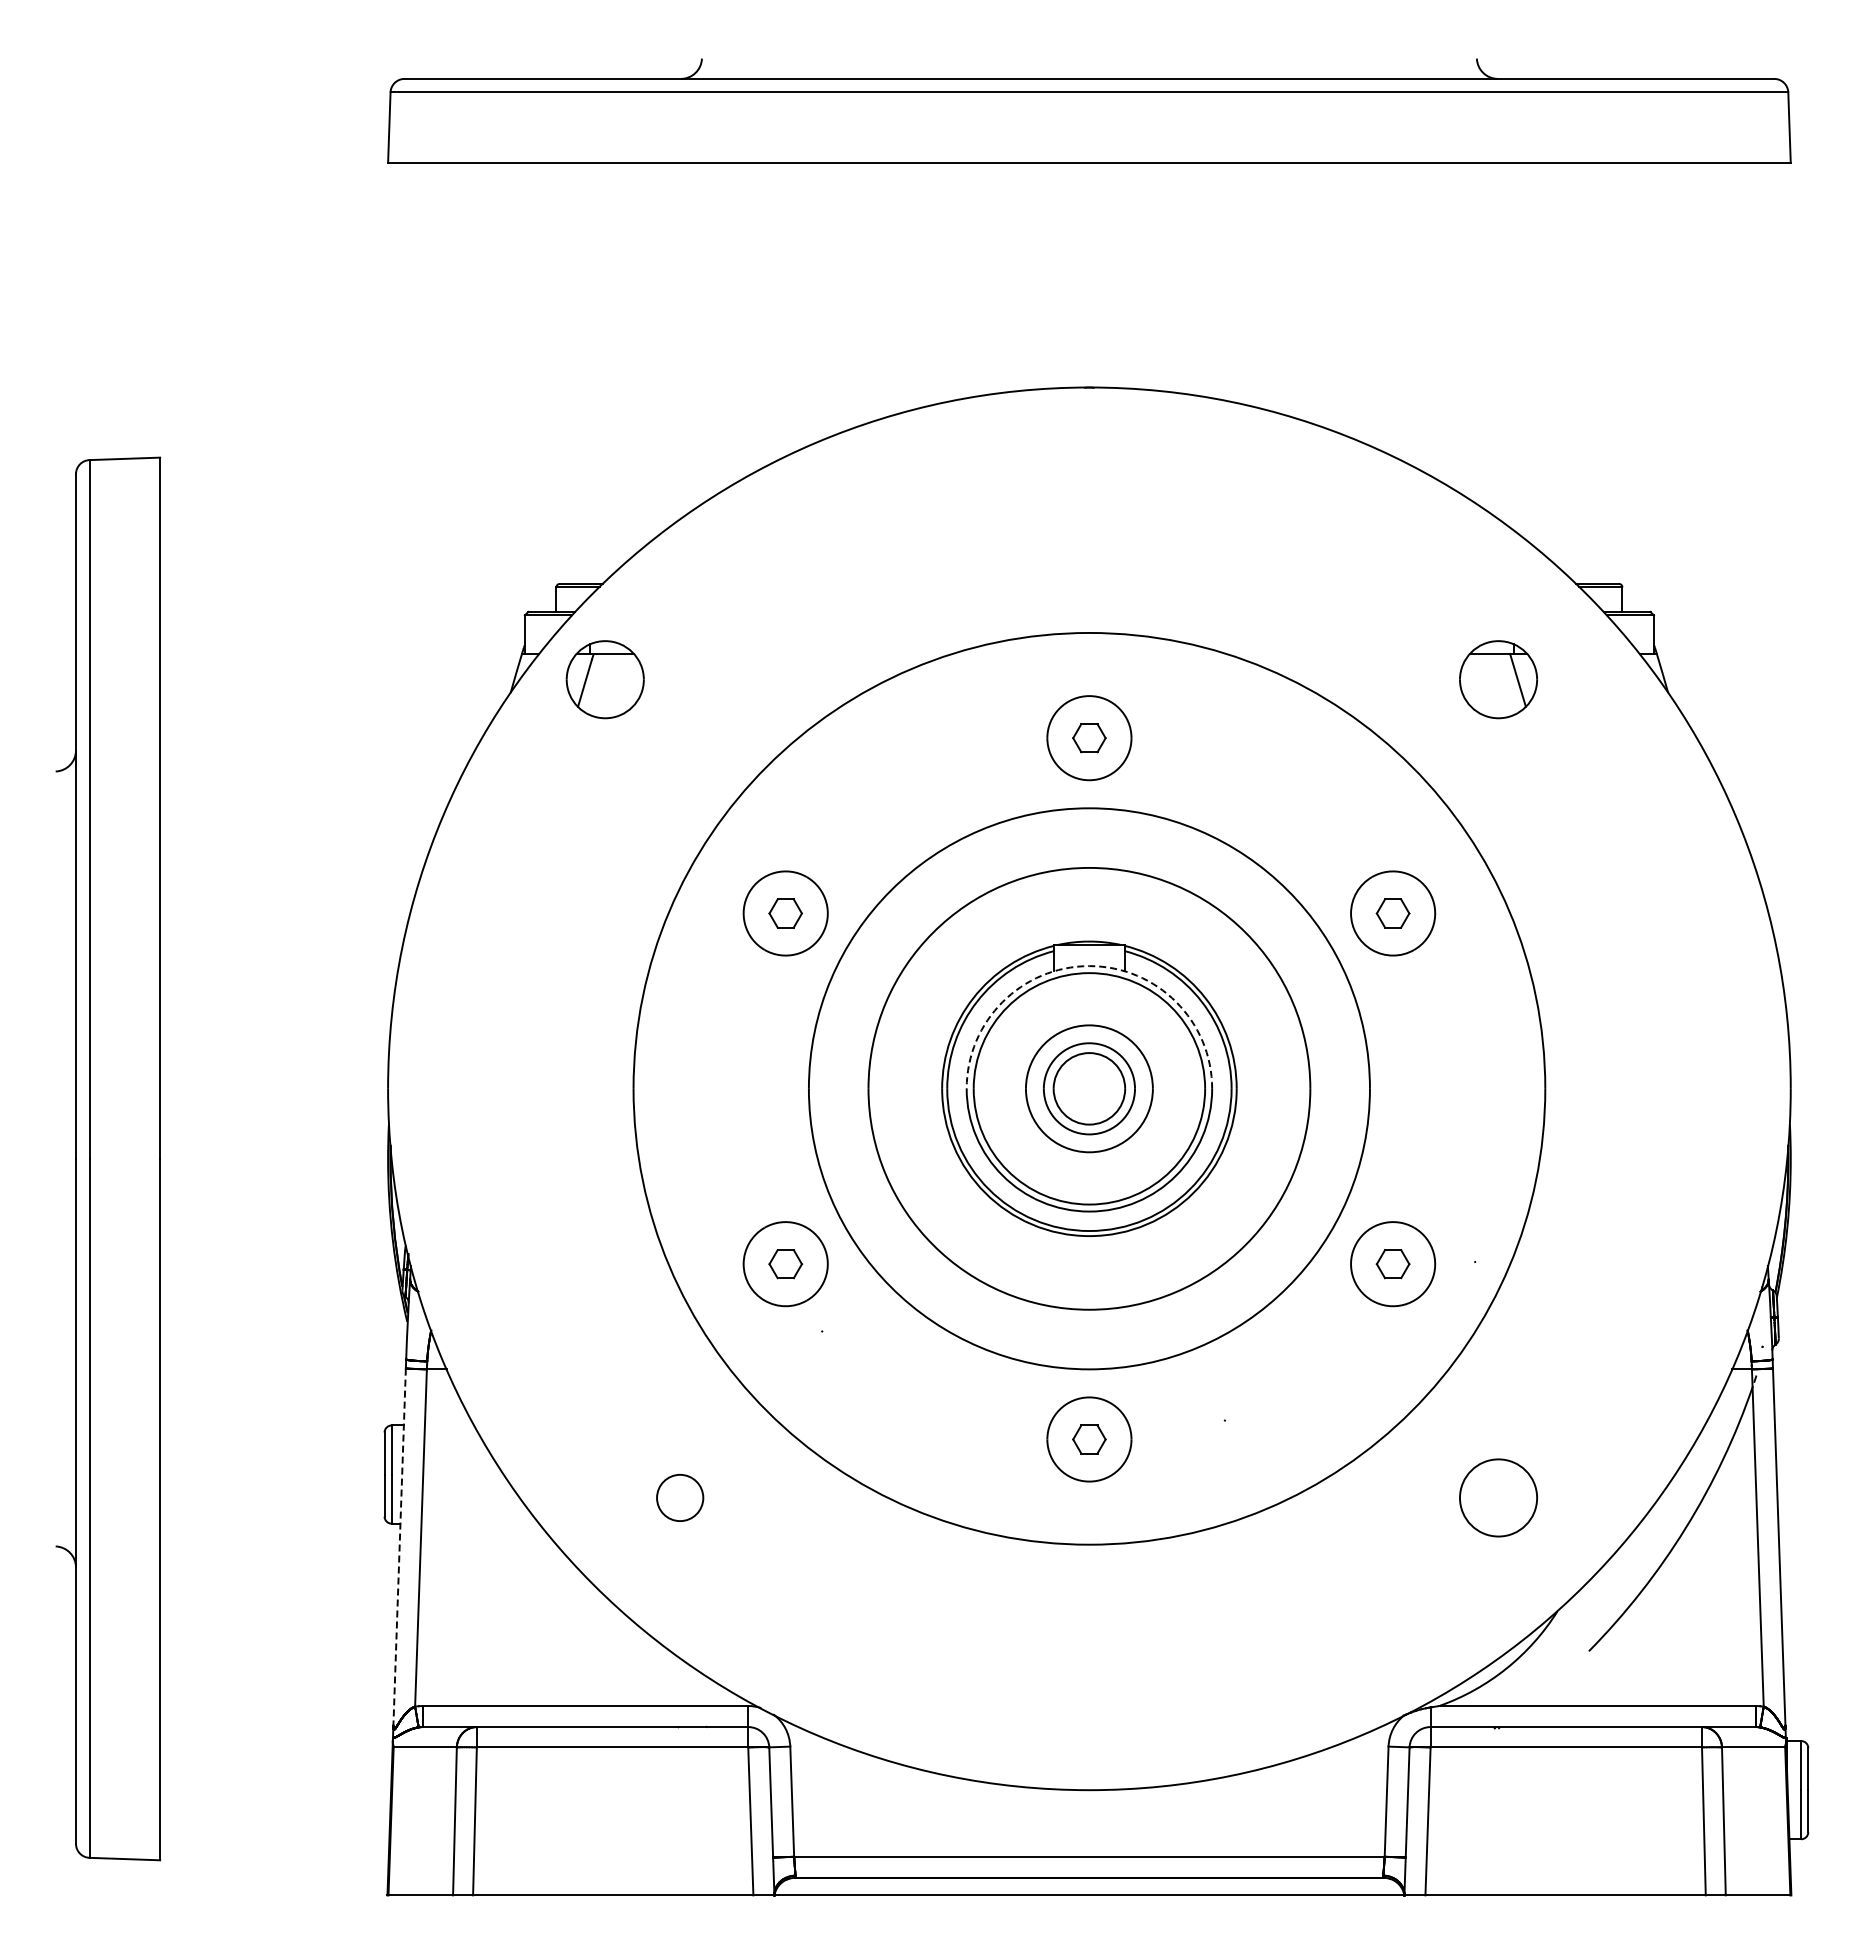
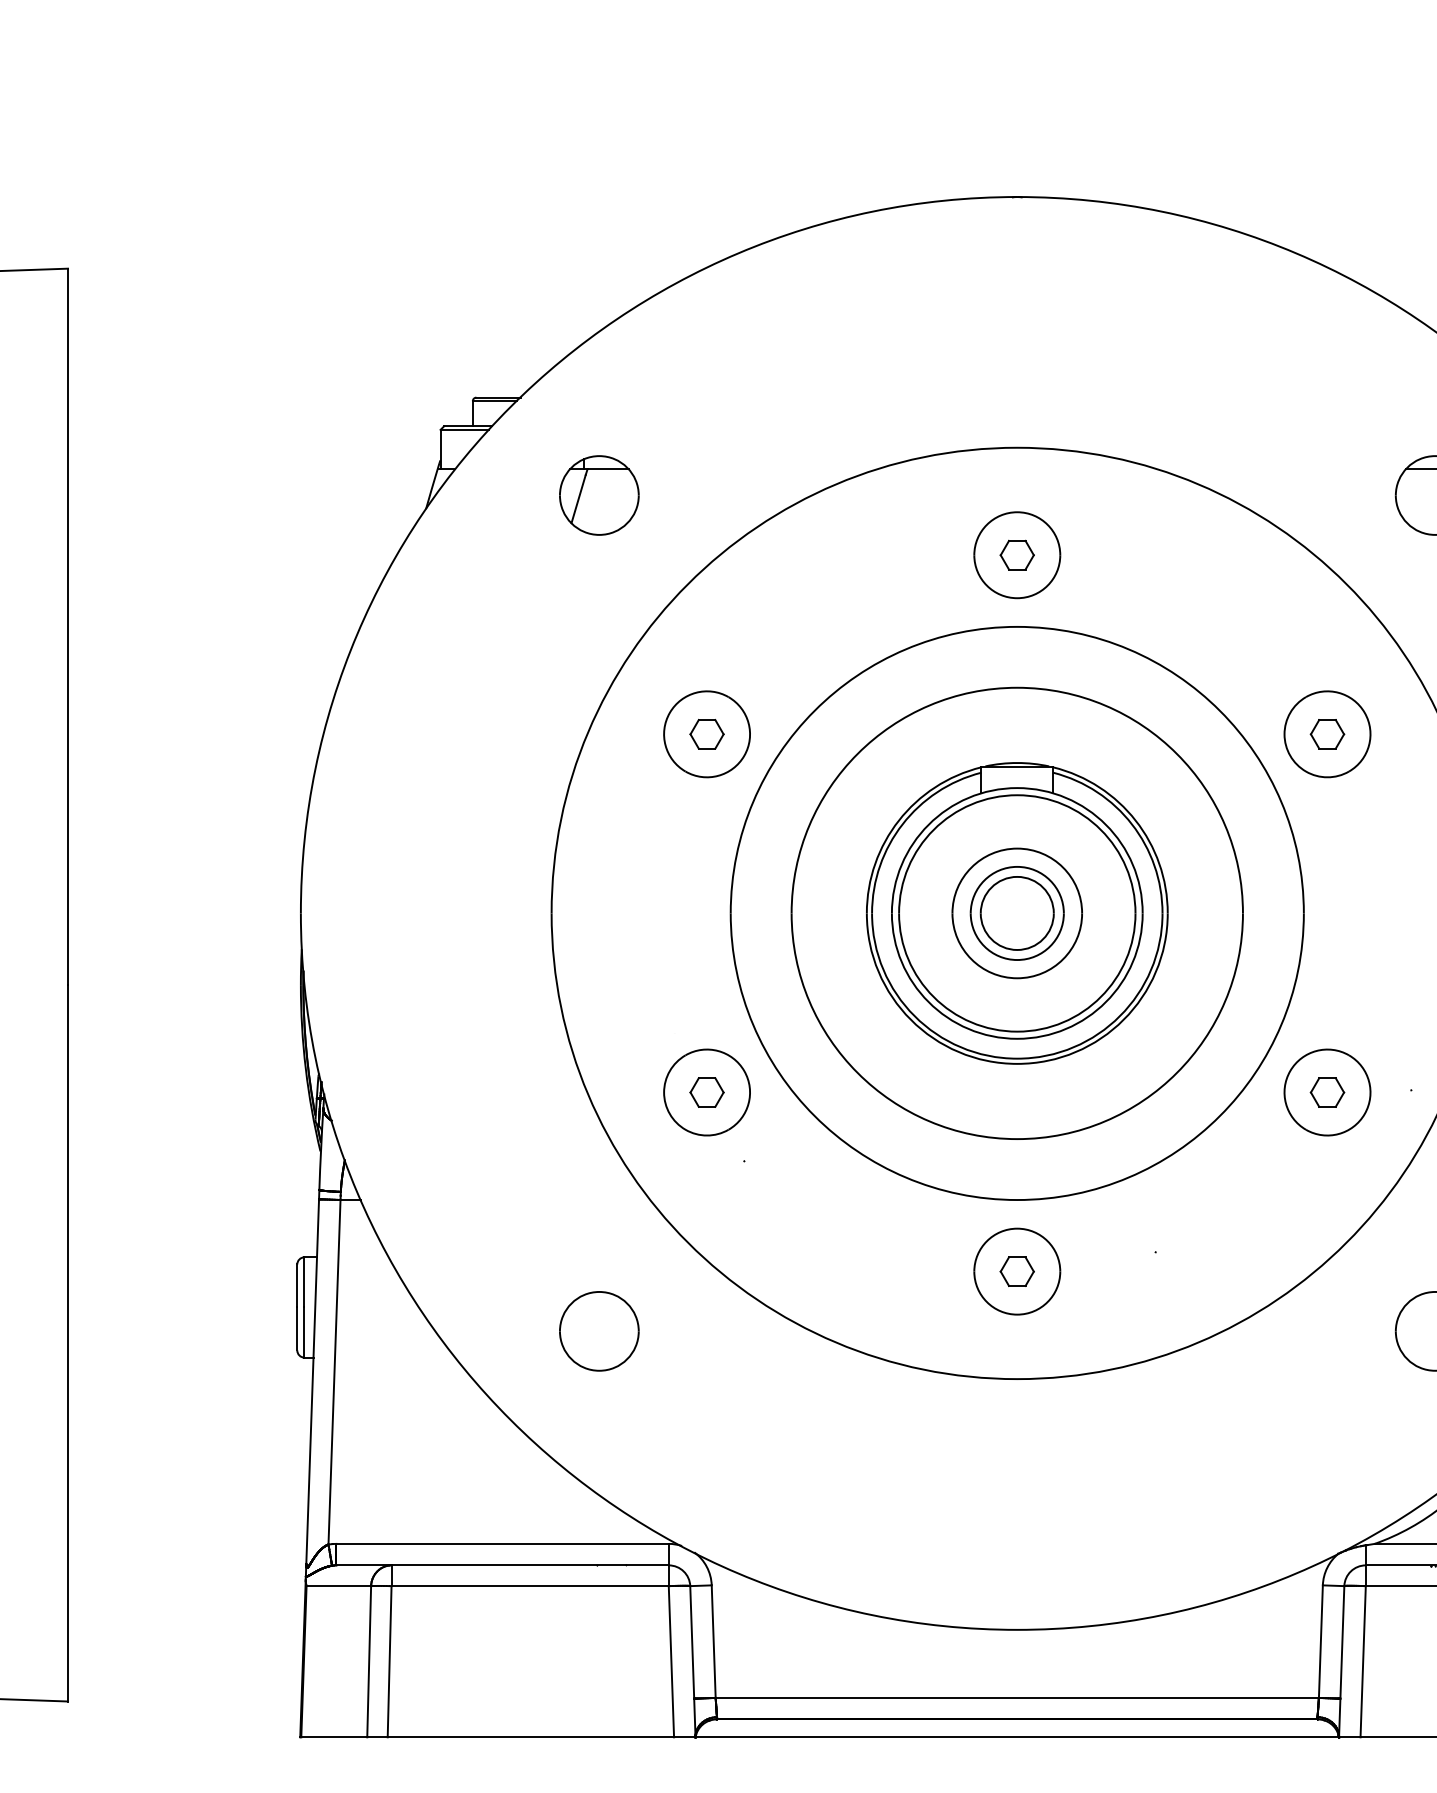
part: (604, 679) -> (598, 495), moved
arc: (1089, 966) -> (1017, 788), dashed -> solid
part: (679, 1497) -> (598, 1330), size x1.67
line: (399, 1547) -> (312, 1381), dashed -> solid

